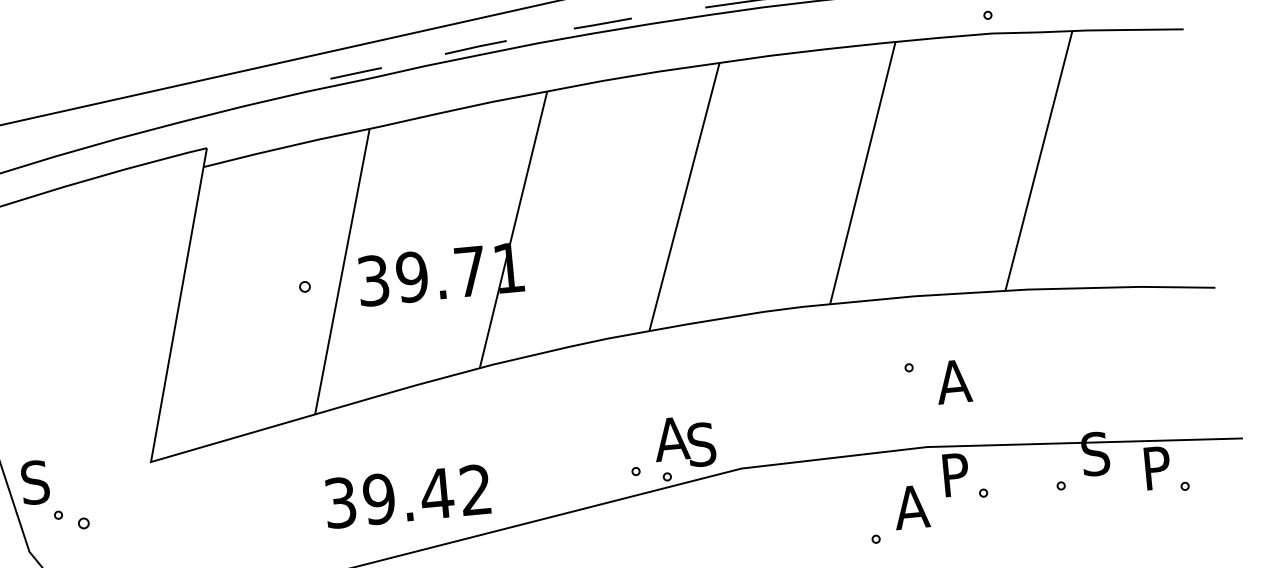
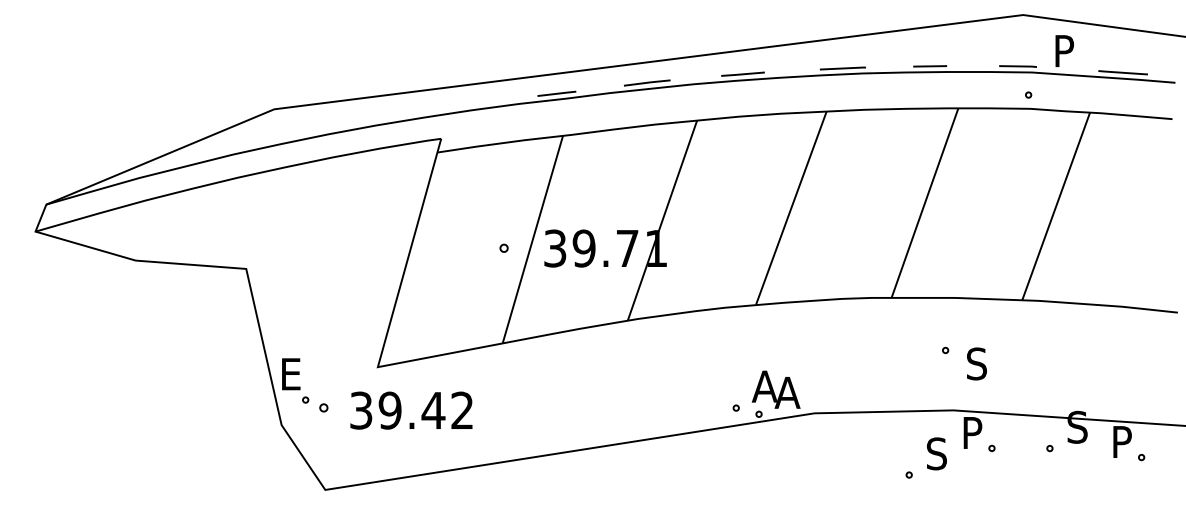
text: (953, 381) -> (977, 363), A -> S
text: (702, 444) -> (787, 392), S -> A
text: (34, 481) -> (290, 373), S -> E
text: (407, 496) -> (411, 410), moved
text: (911, 506) -> (937, 453), A -> S

